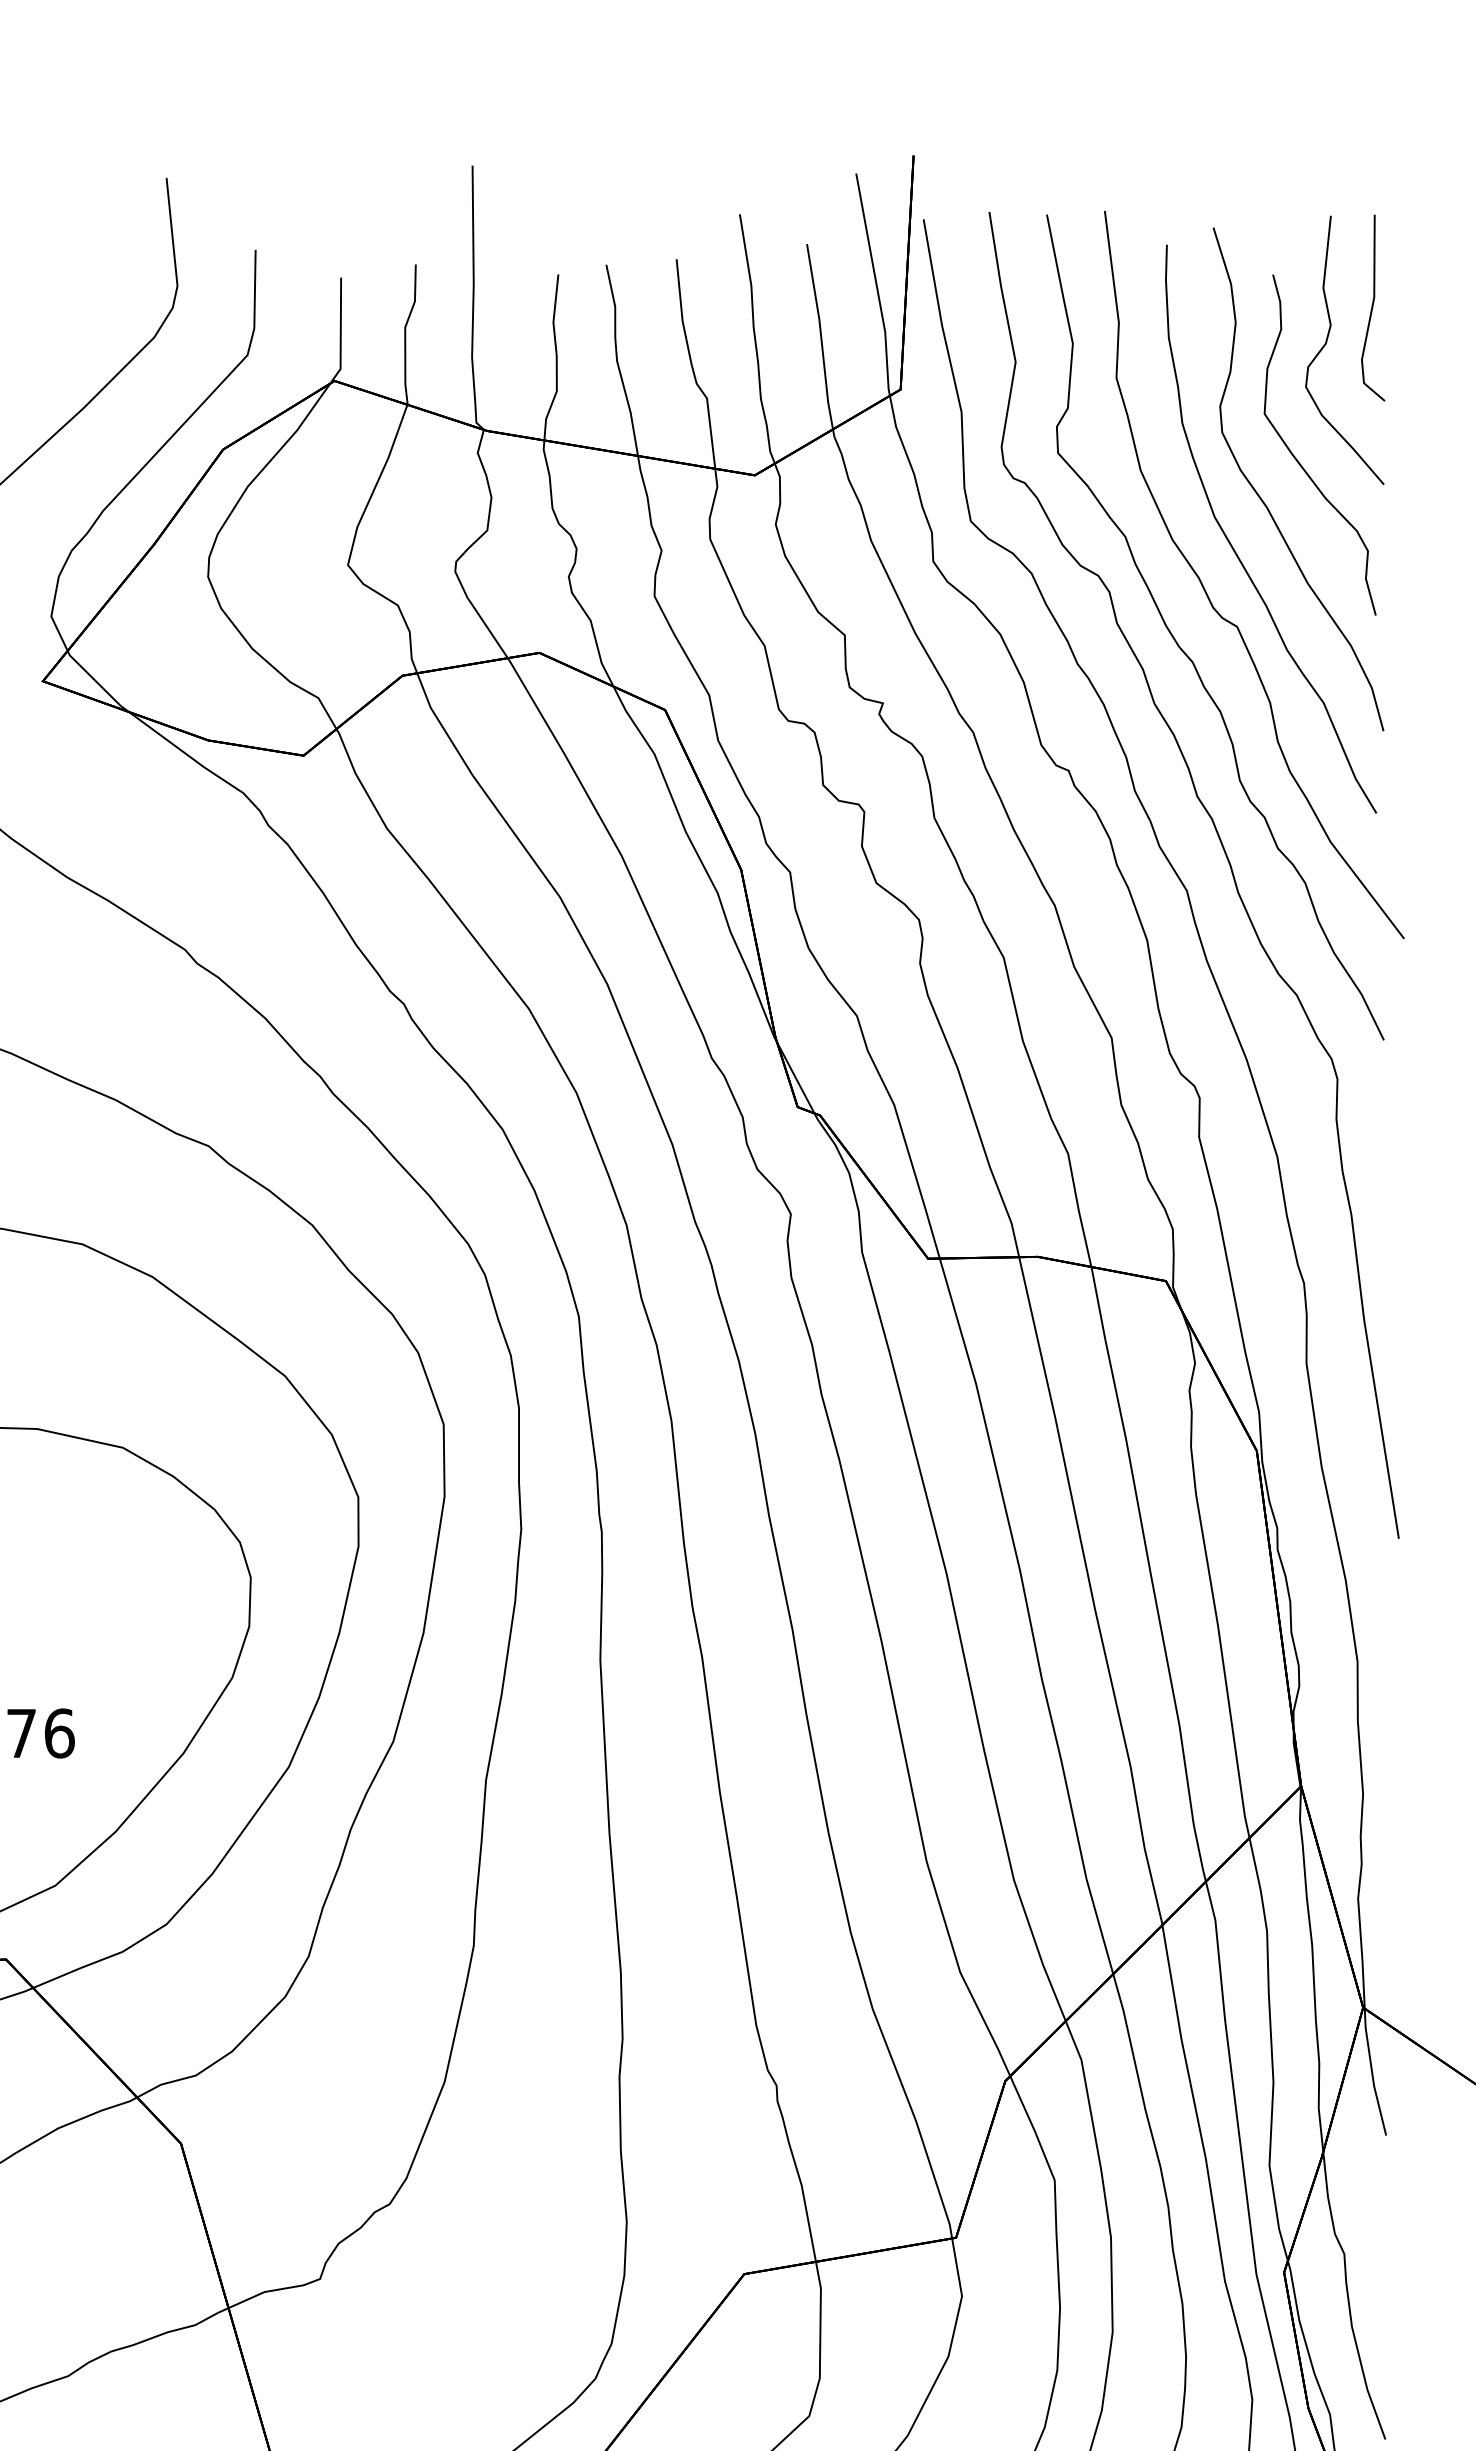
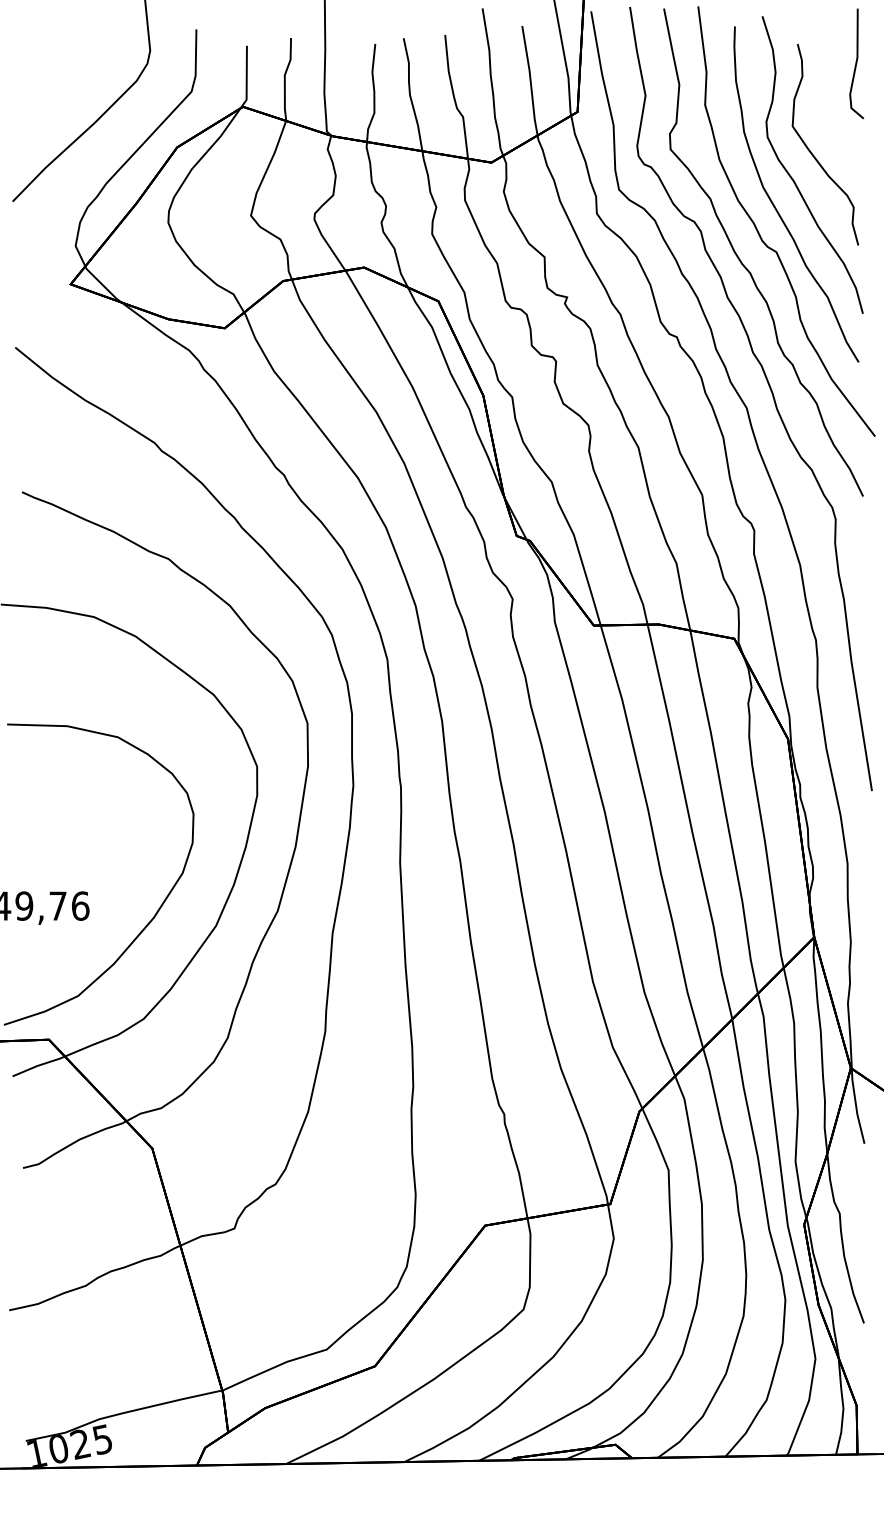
part: (1328, 341) -> (830, 83), removed

